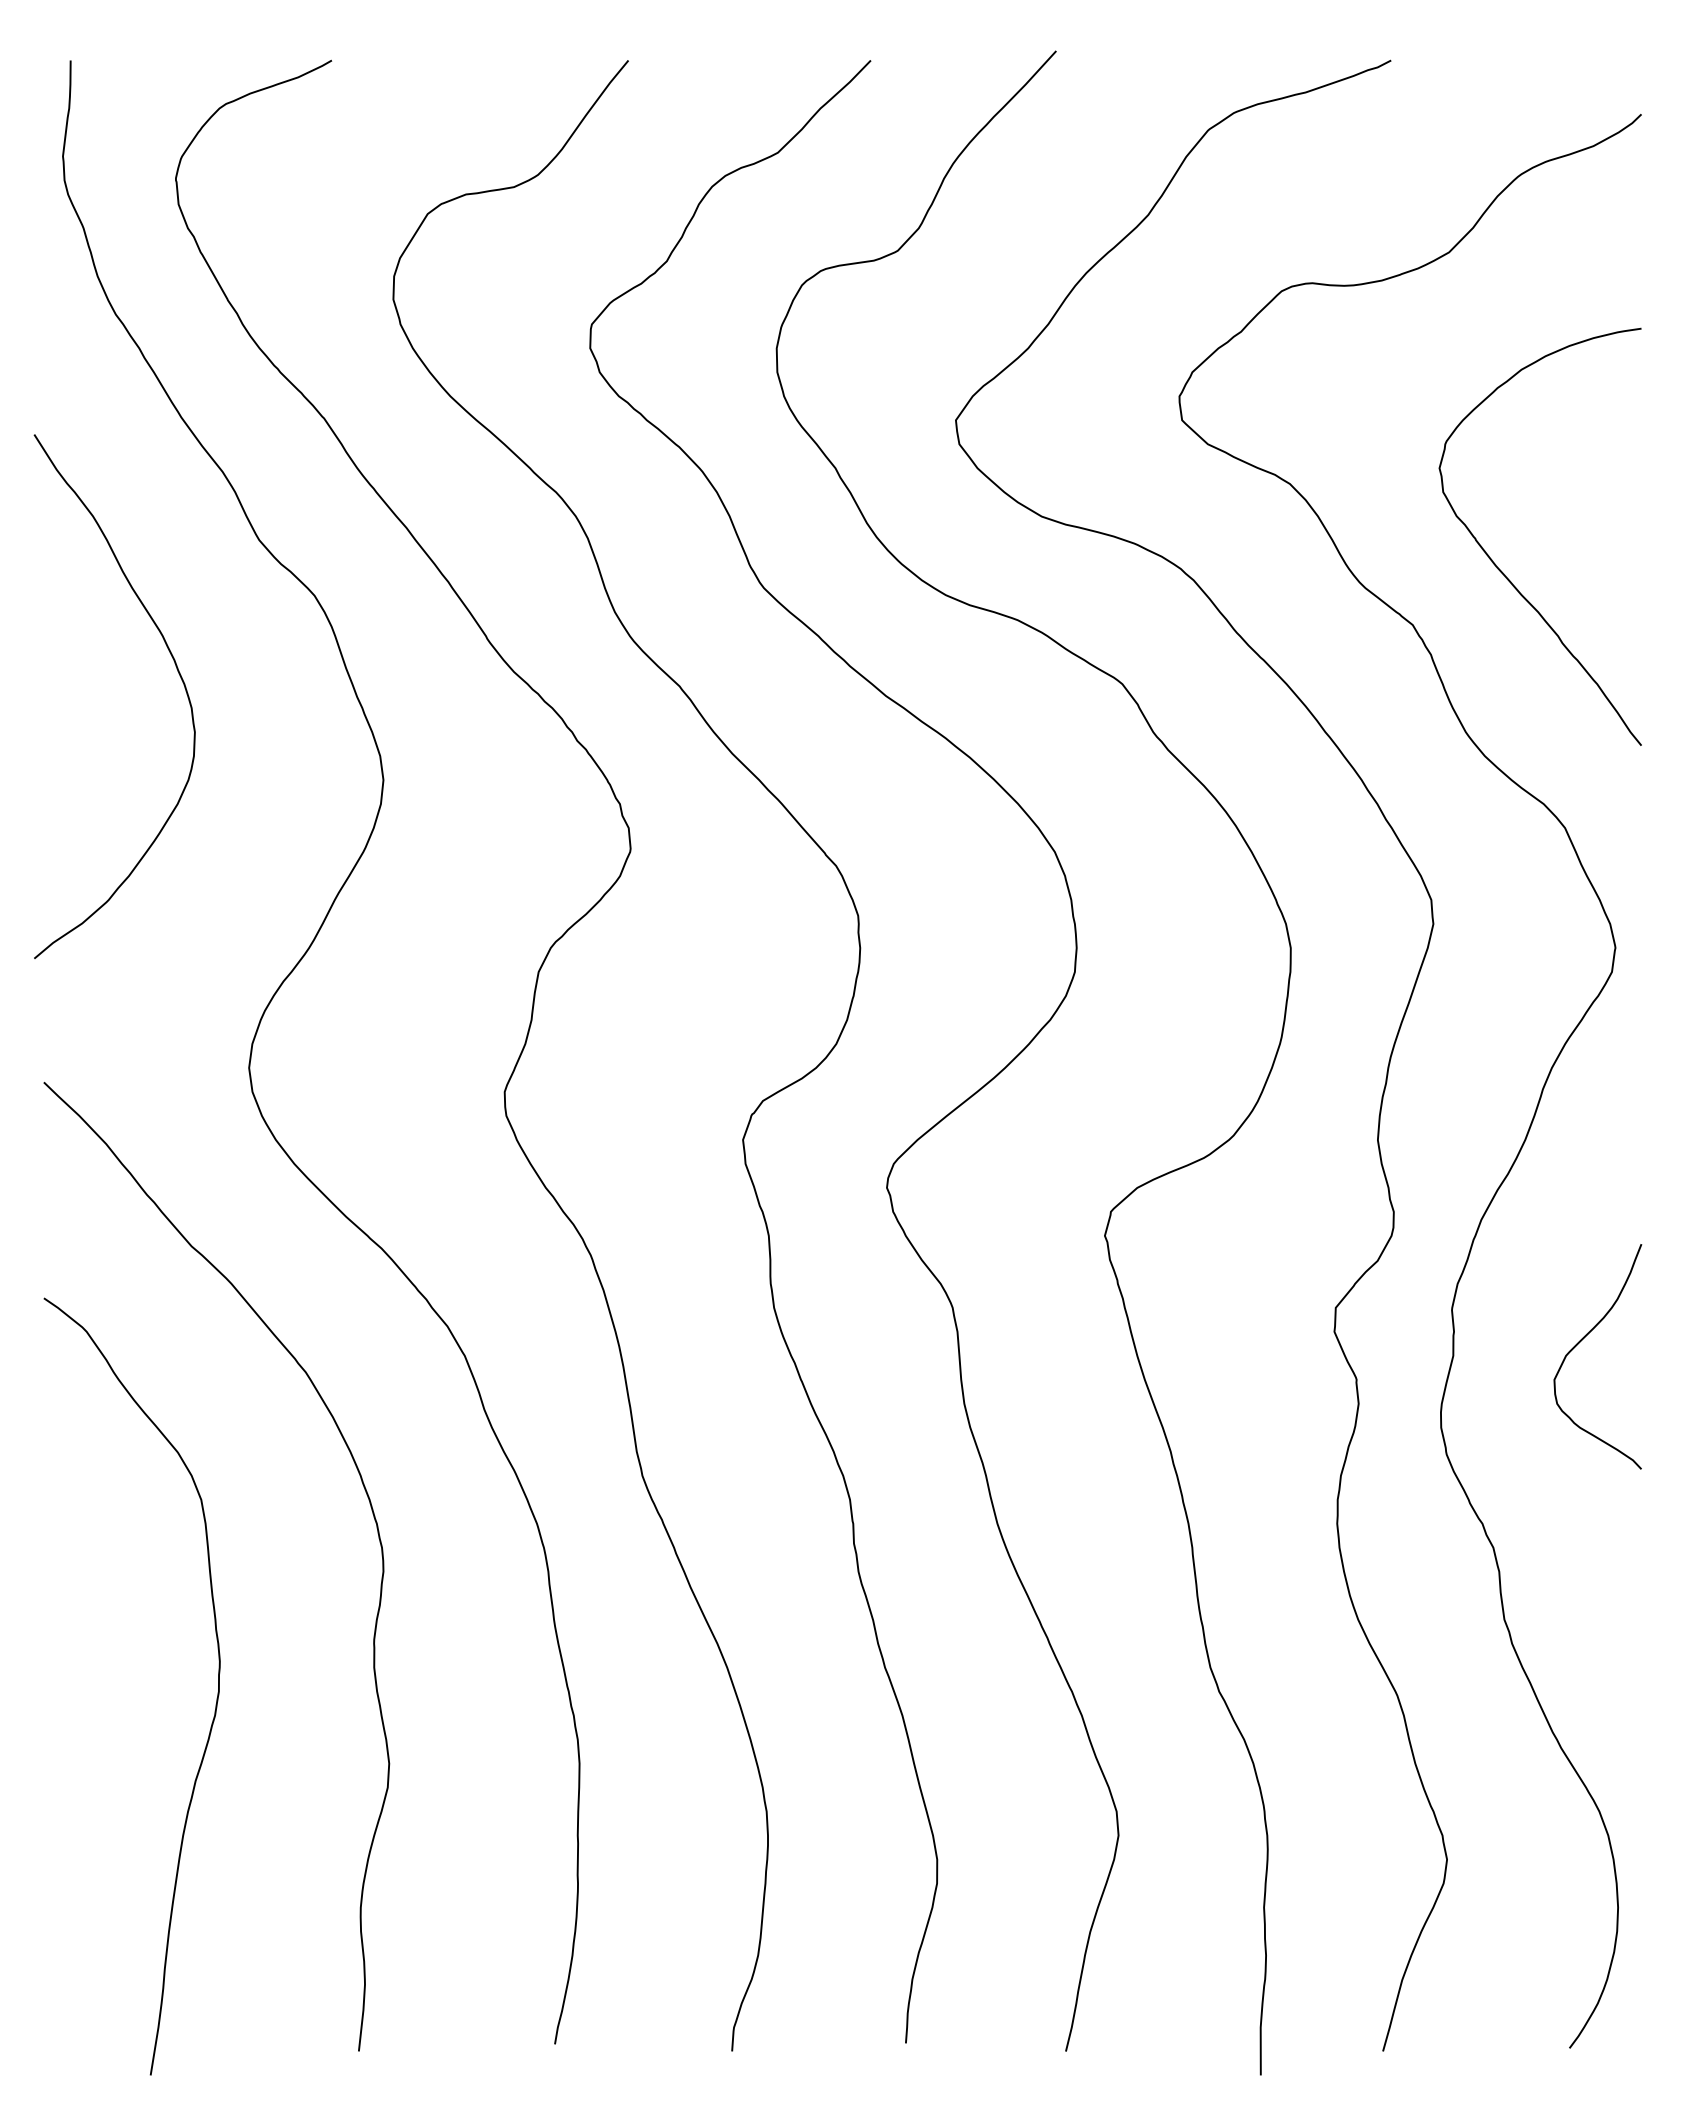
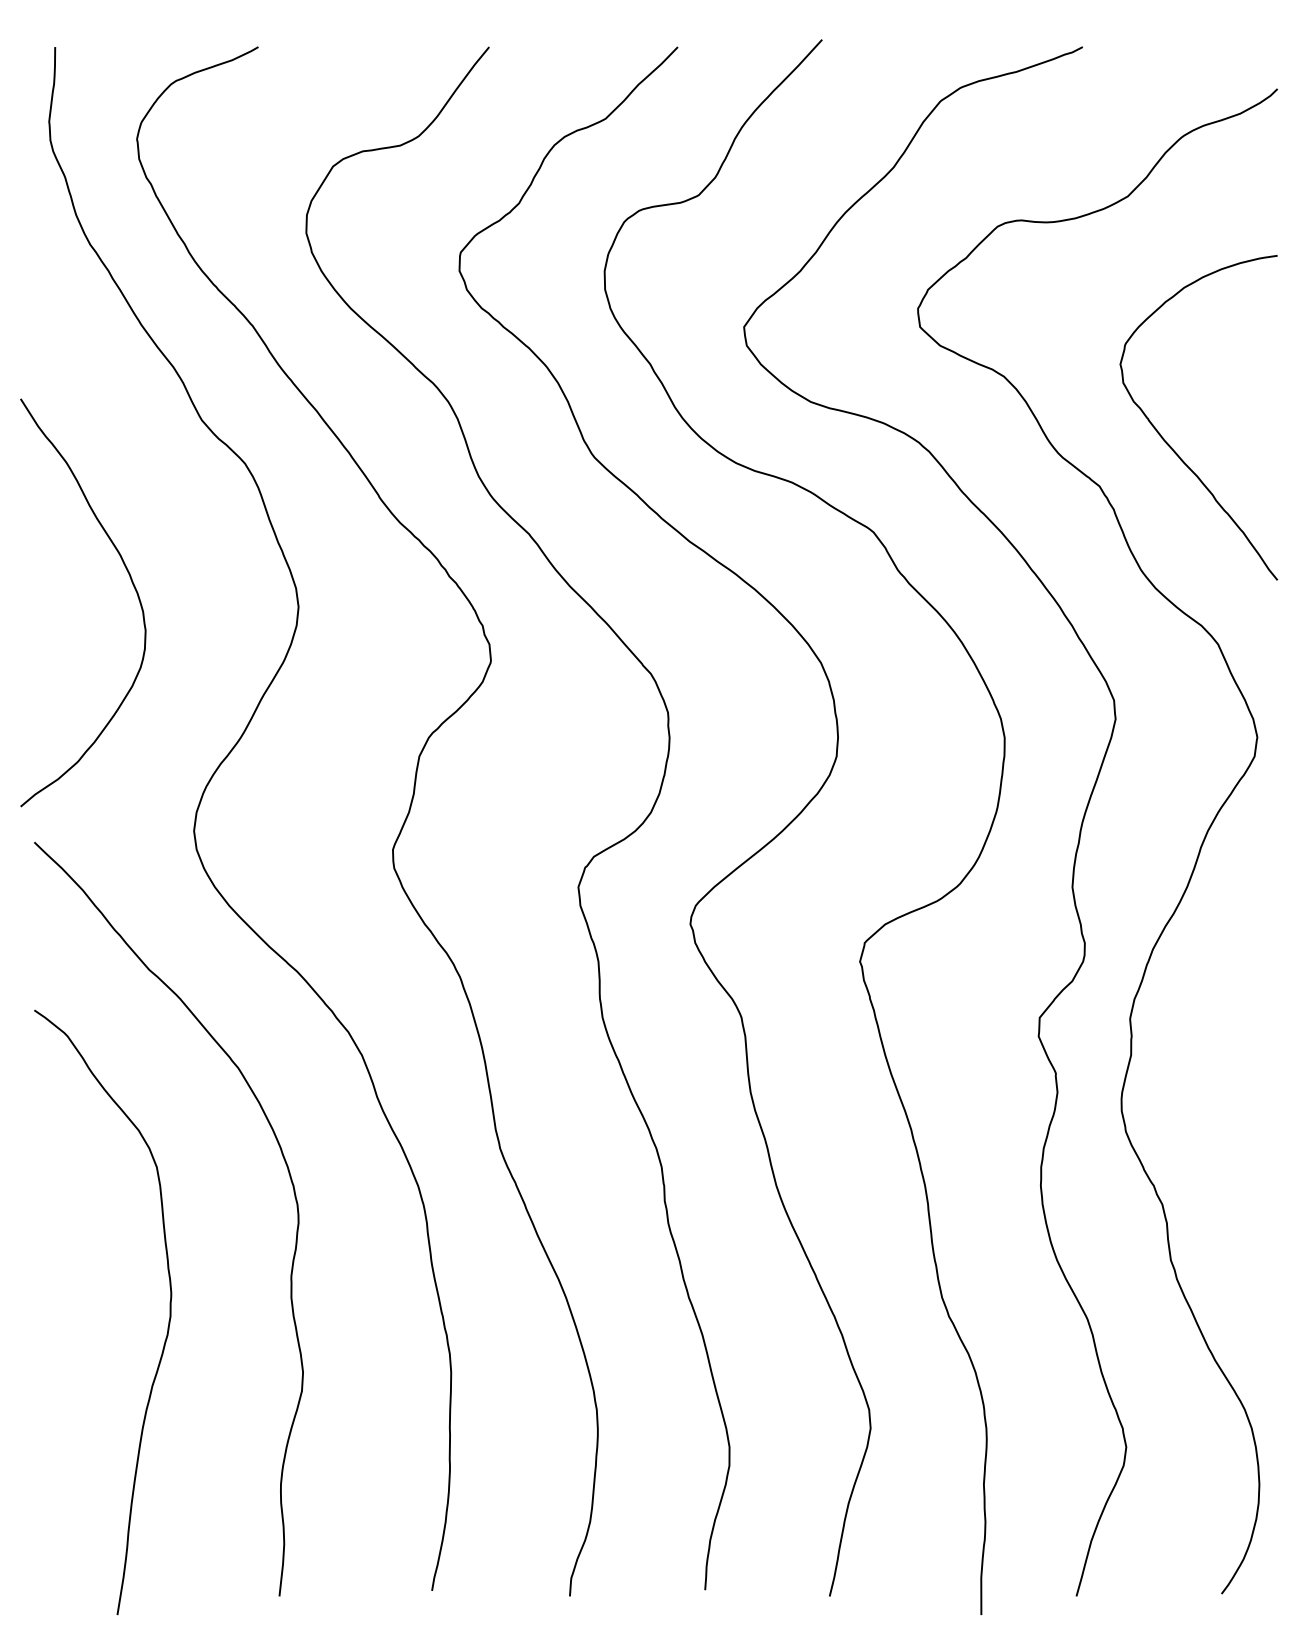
curve: (176, 669) -> (131, 581), moved
curve: (1582, 1340) -> (1231, 1043), removed

